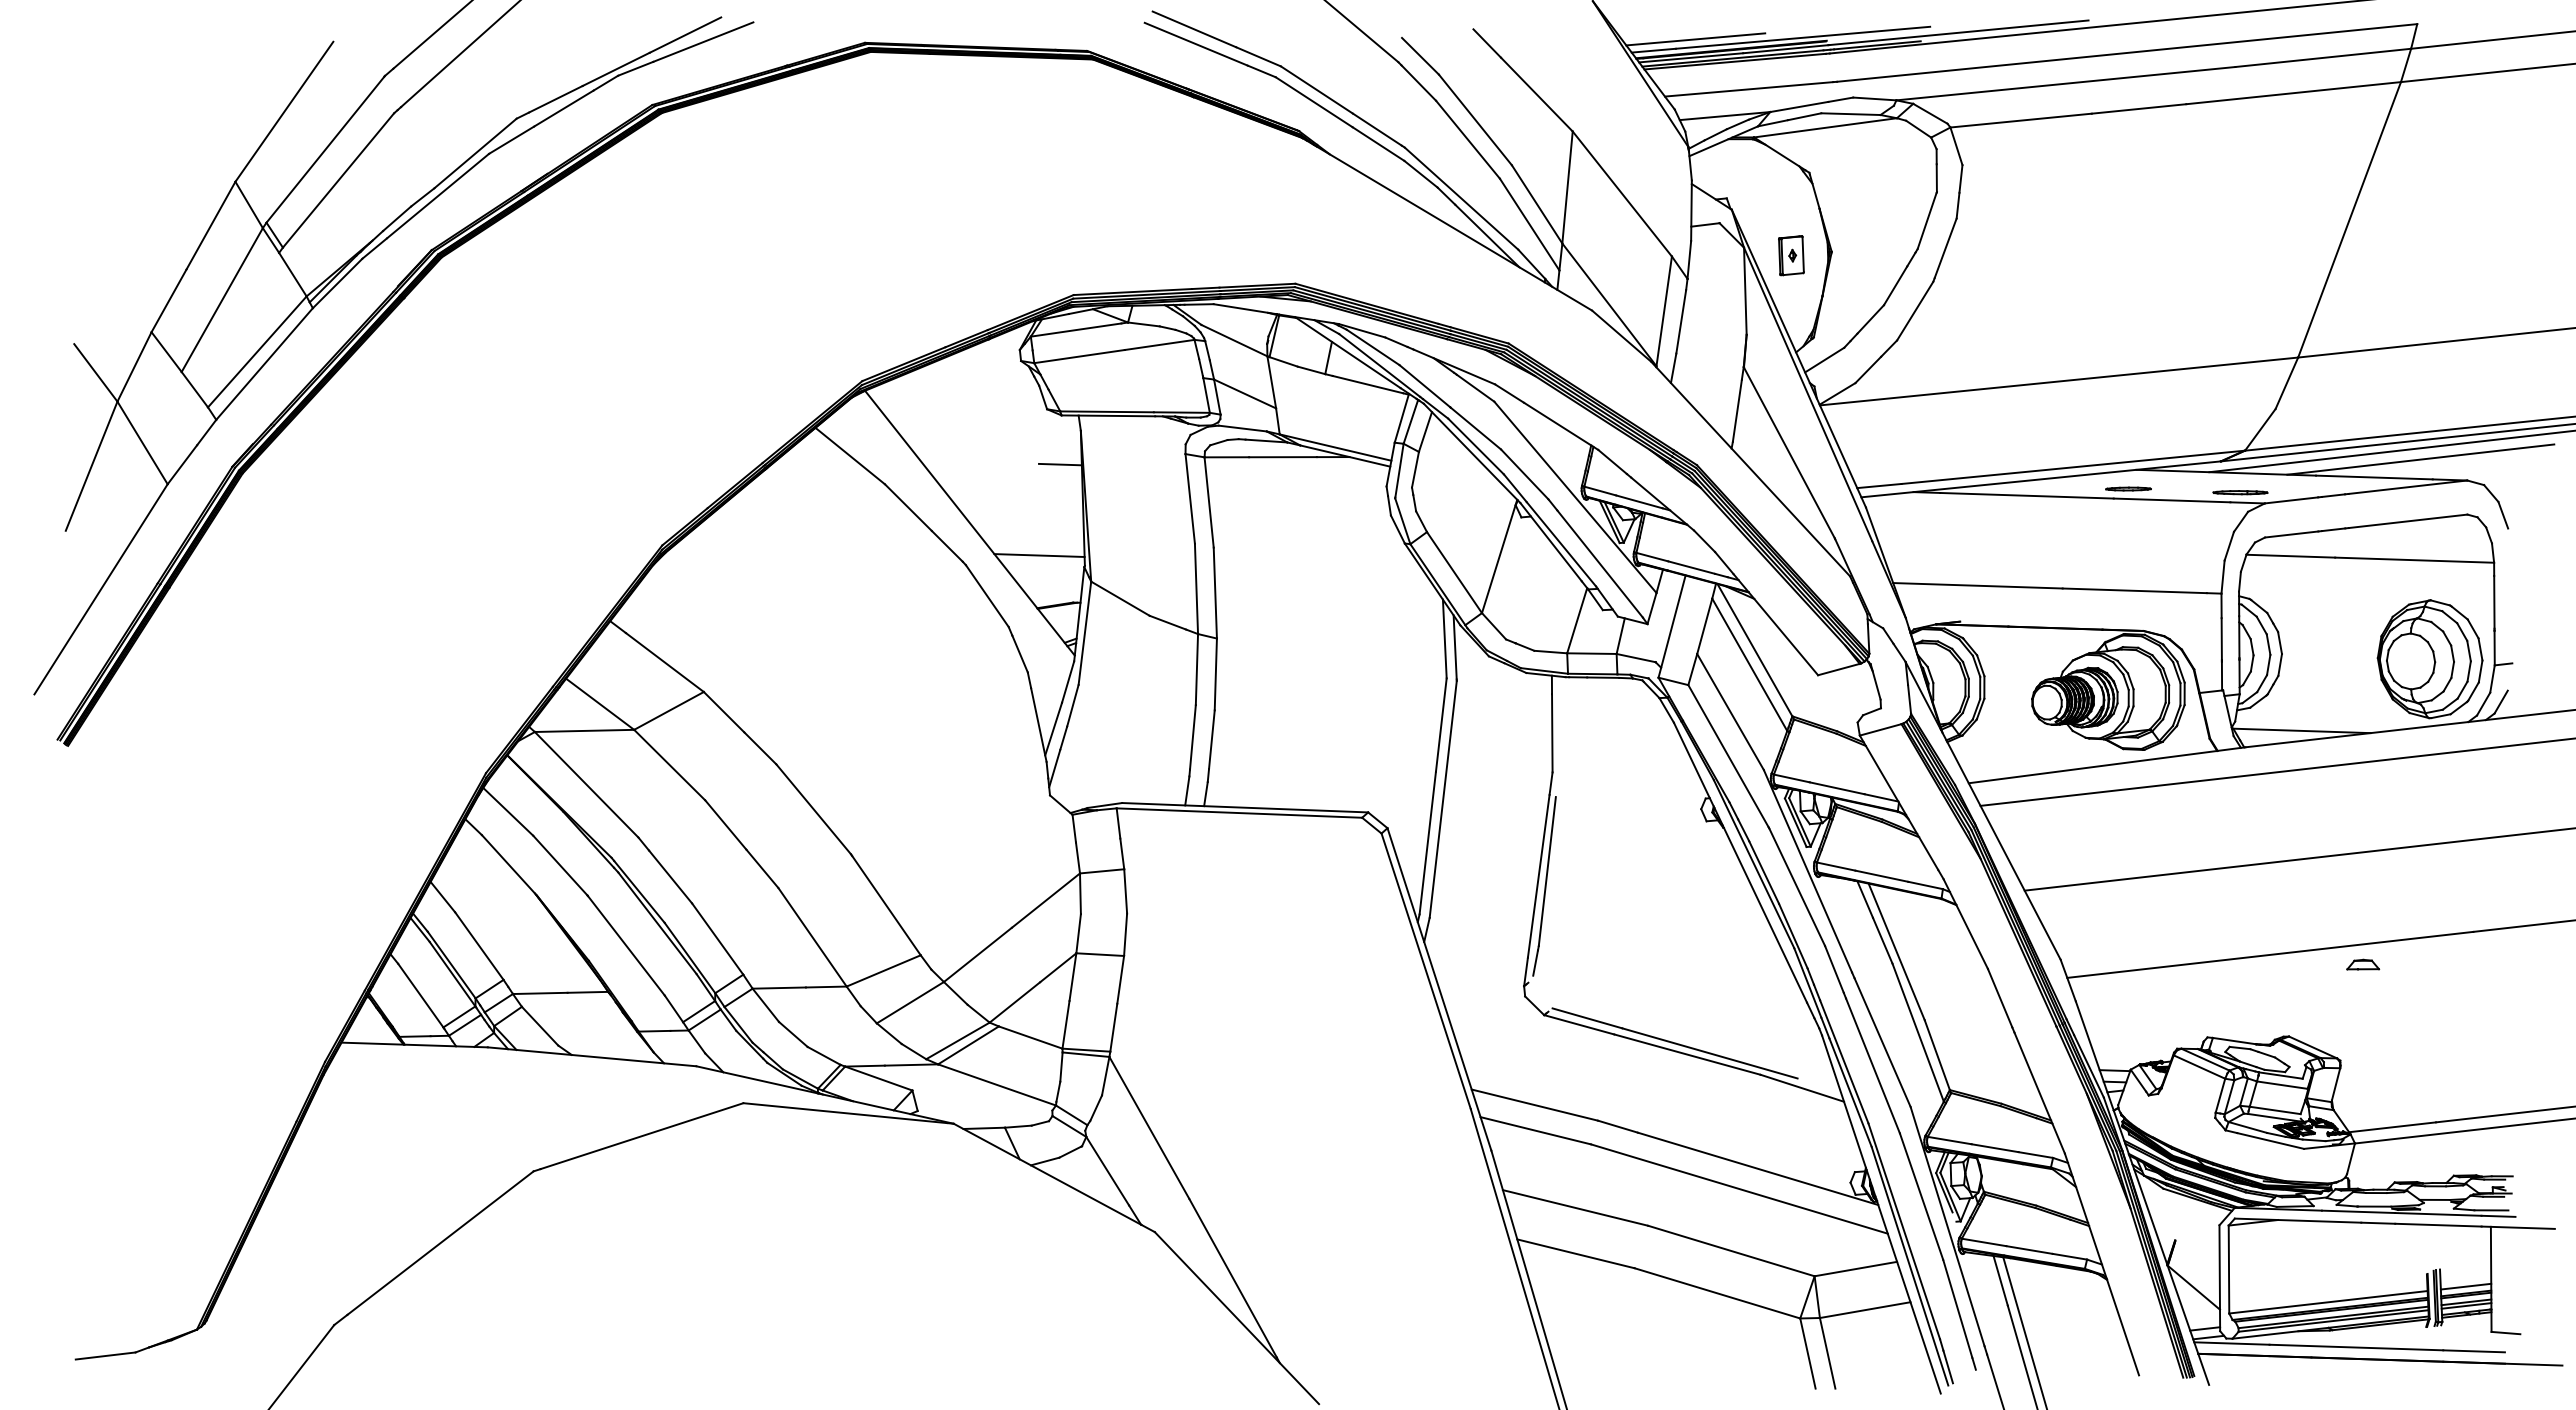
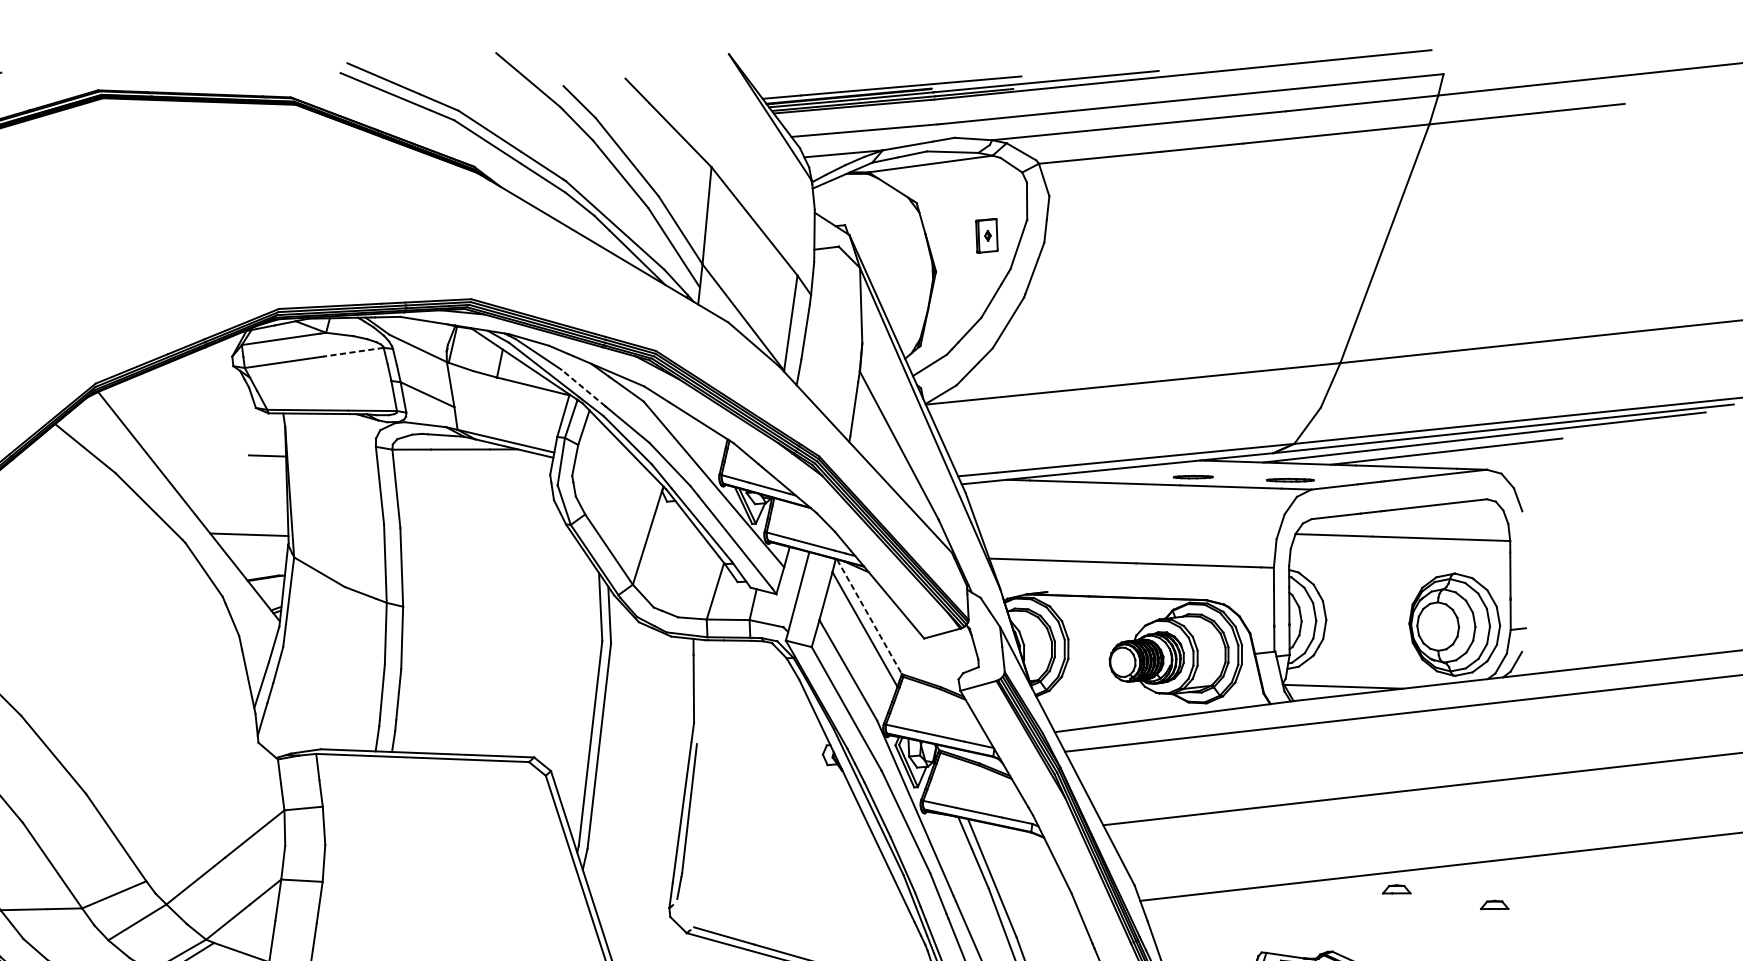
line: (1695, 39) -> (817, 87), removed
part: (1791, 255) -> (986, 235), moved
line: (1159, 345) -> (353, 352), solid -> dashed
line: (1424, 385) -> (583, 387), solid -> dashed
line: (1754, 650) -> (869, 617), solid -> dashed
part: (2476, 982) -> (1494, 904), added

